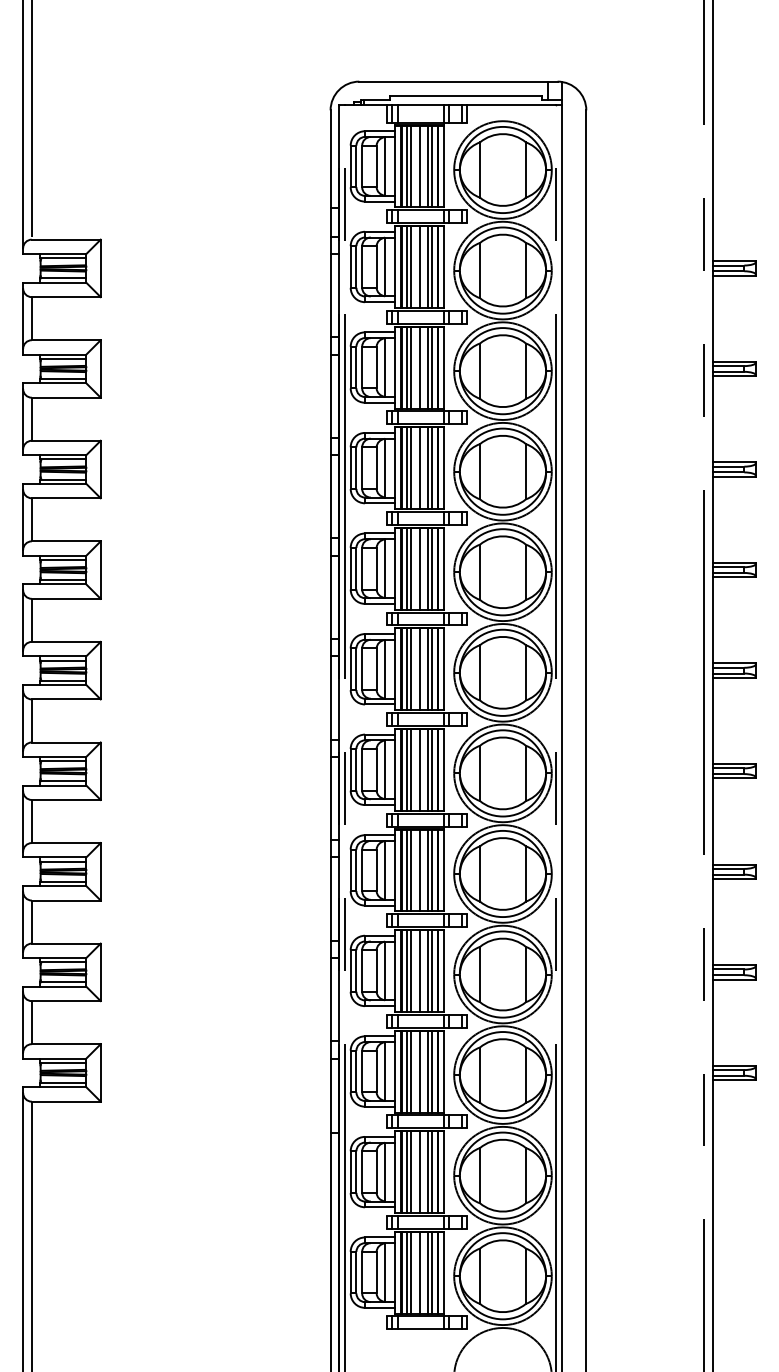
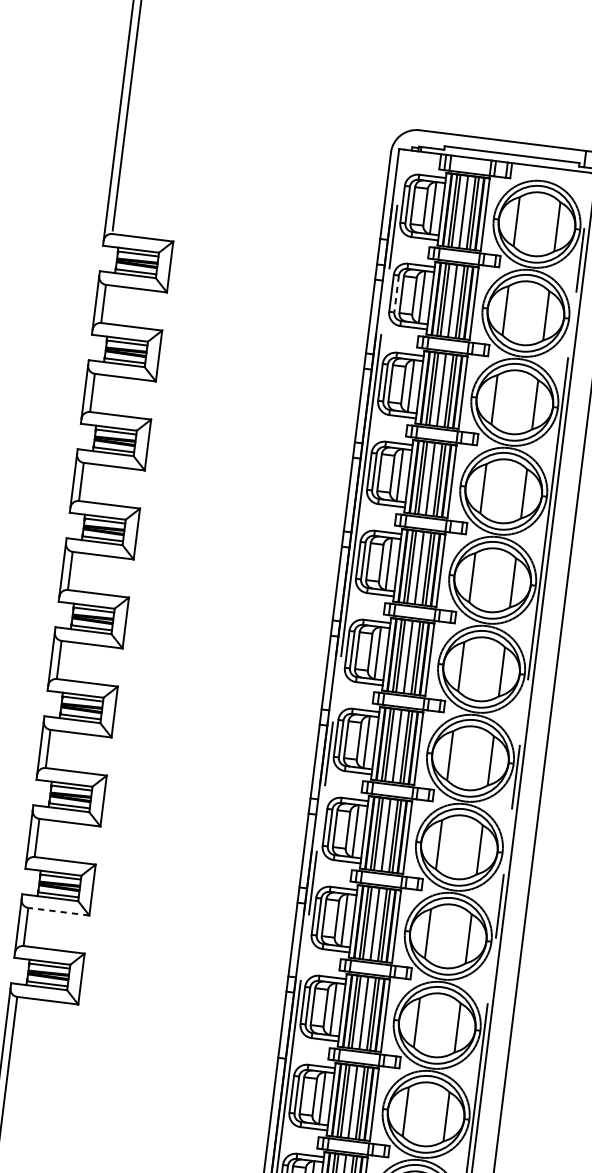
line: (356, 267) -> (396, 294), solid -> dashed
line: (65, 1001) -> (58, 911), solid -> dashed

